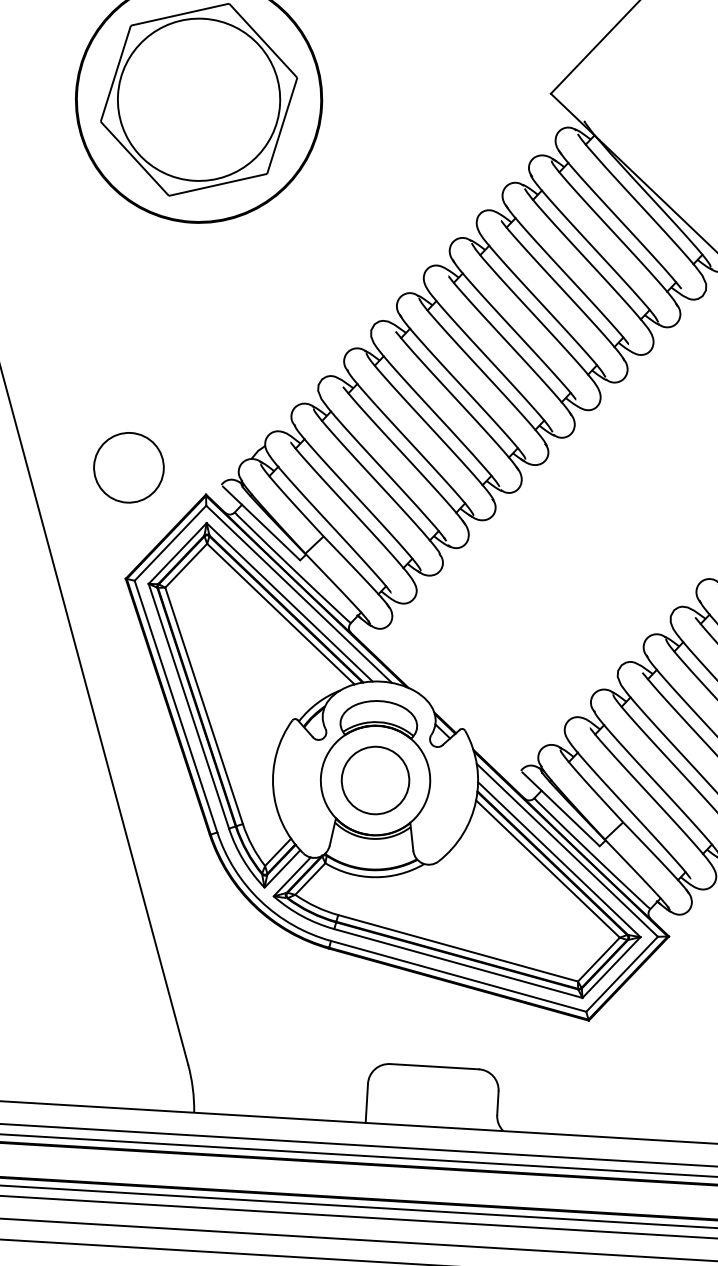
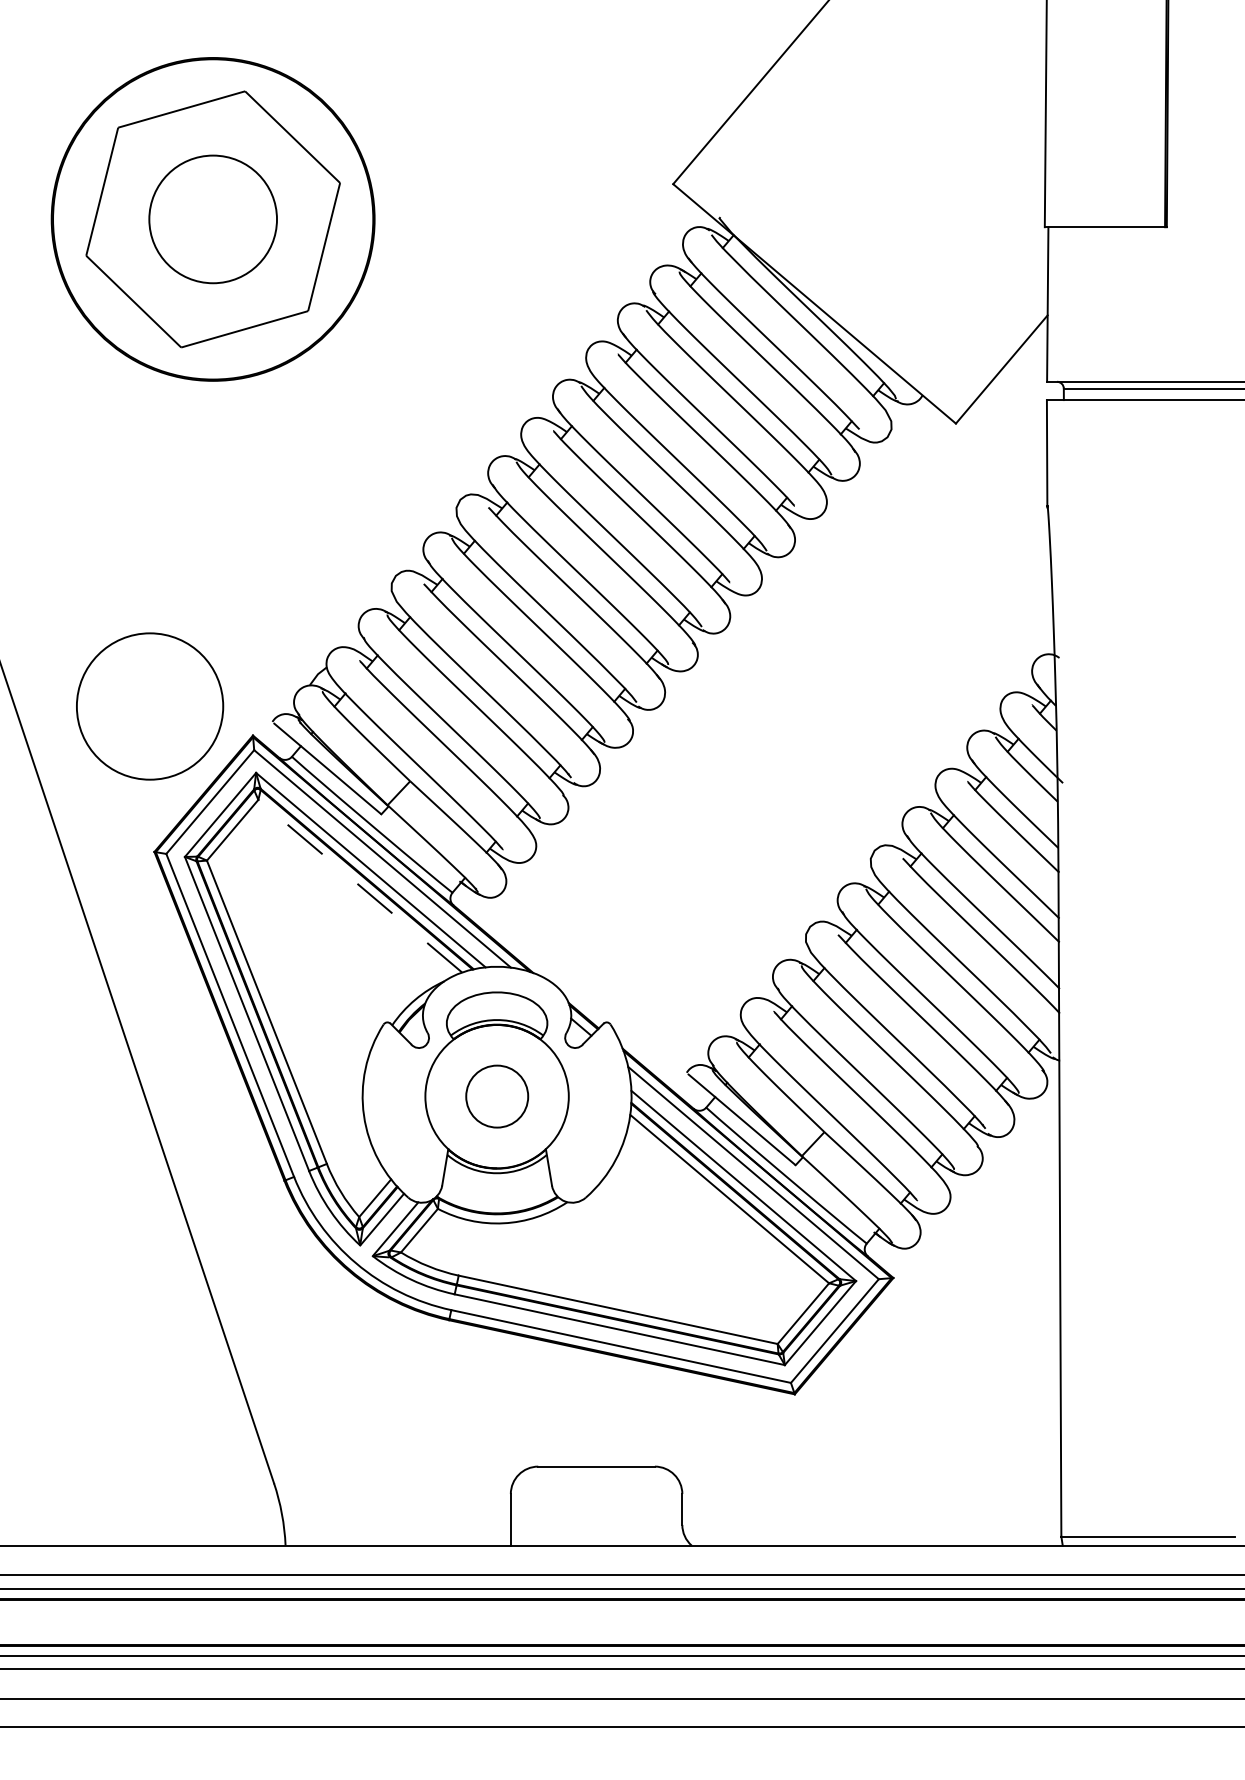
circle: (198, 99) -> (212, 219), size x0.6
circle: (128, 467) -> (149, 706), size x1.6
line: (281, 614) -> (360, 886), solid -> dashed
circle: (375, 780) -> (497, 1096), size x0.7

